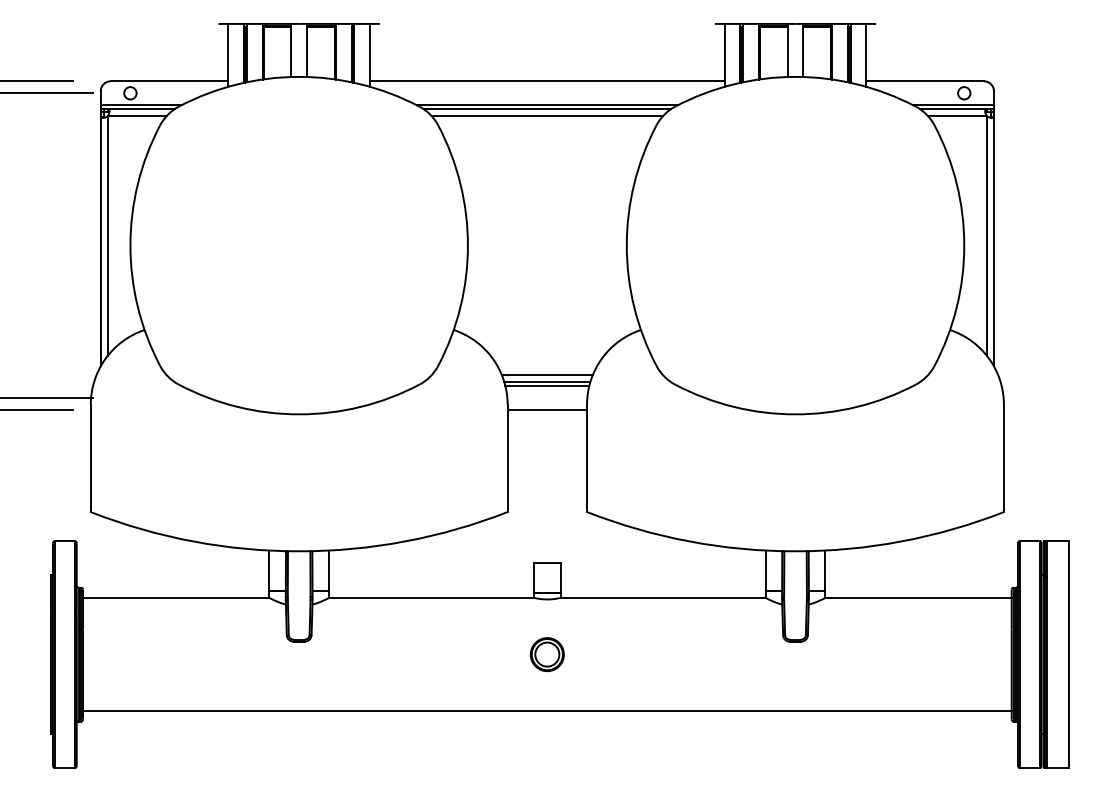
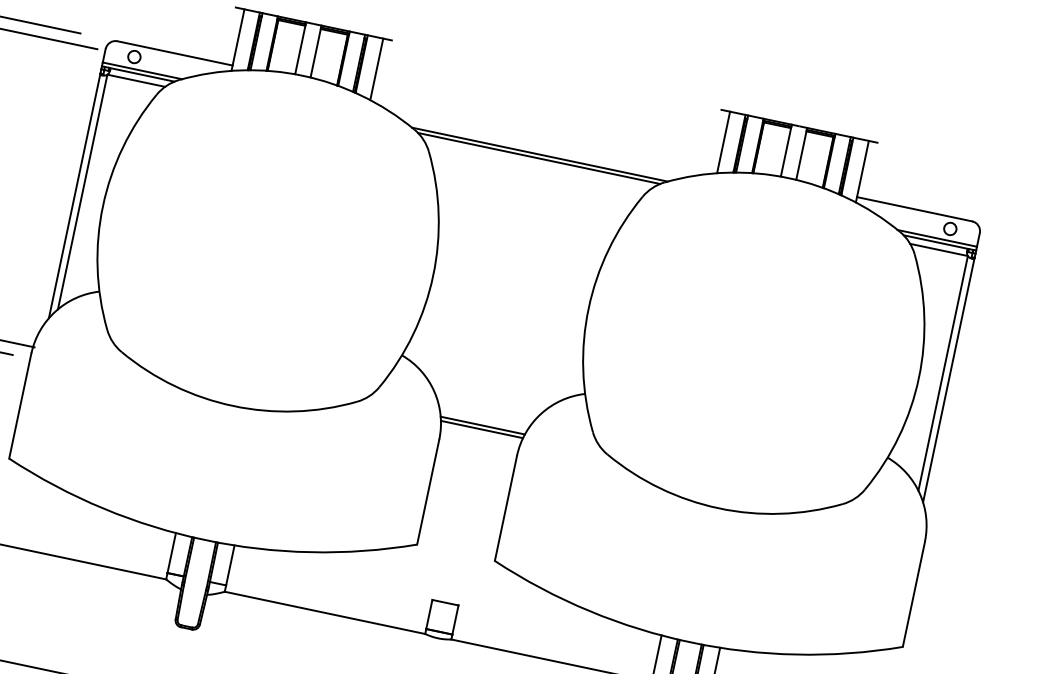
line: (547, 81) -> (544, 131), removed
line: (546, 116) -> (536, 165), removed
line: (546, 375) -> (483, 418), removed
line: (547, 409) -> (477, 452), removed

